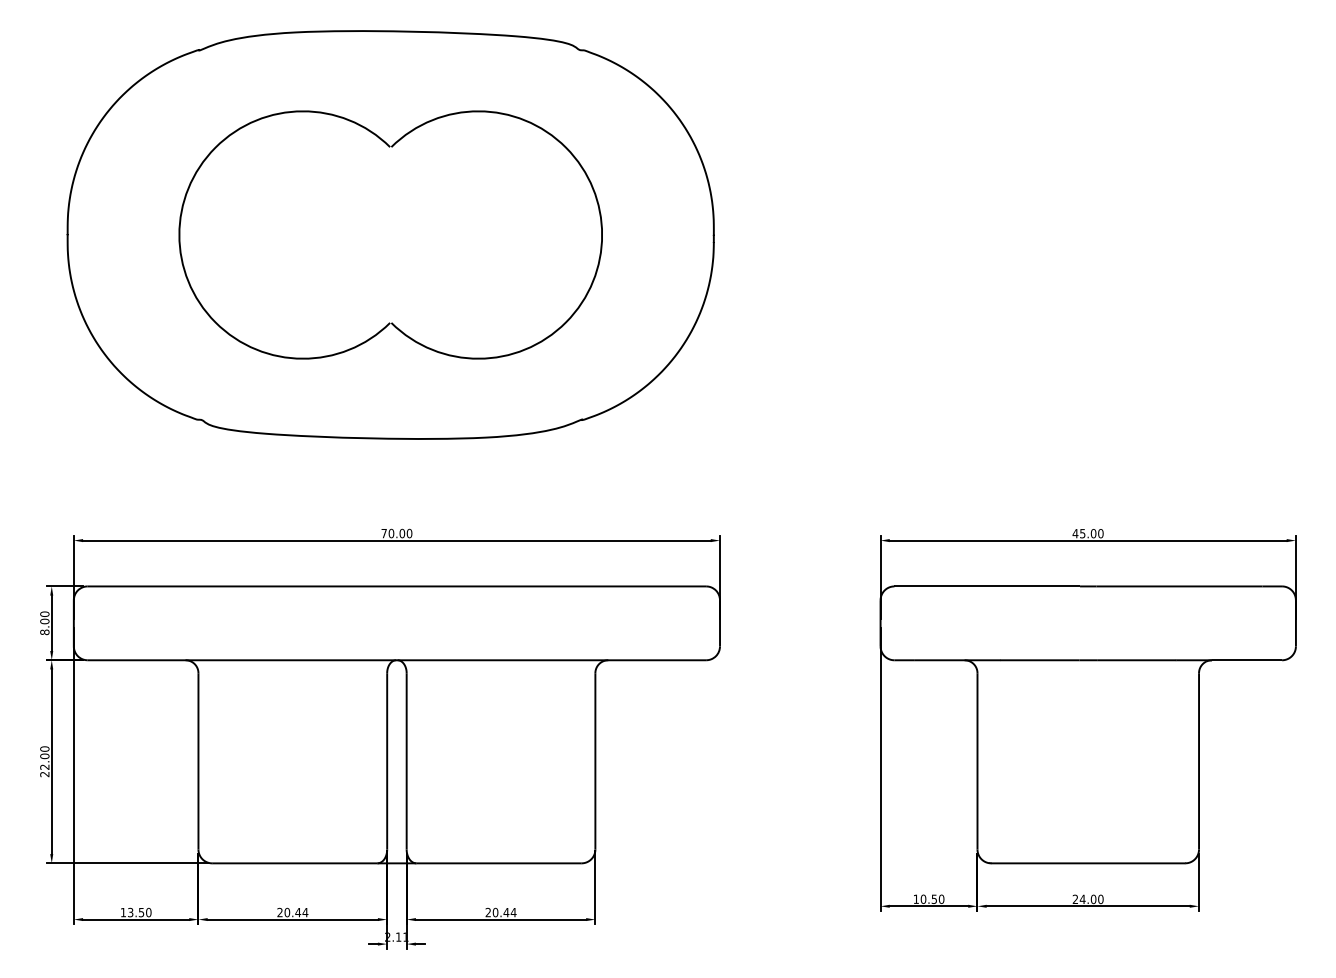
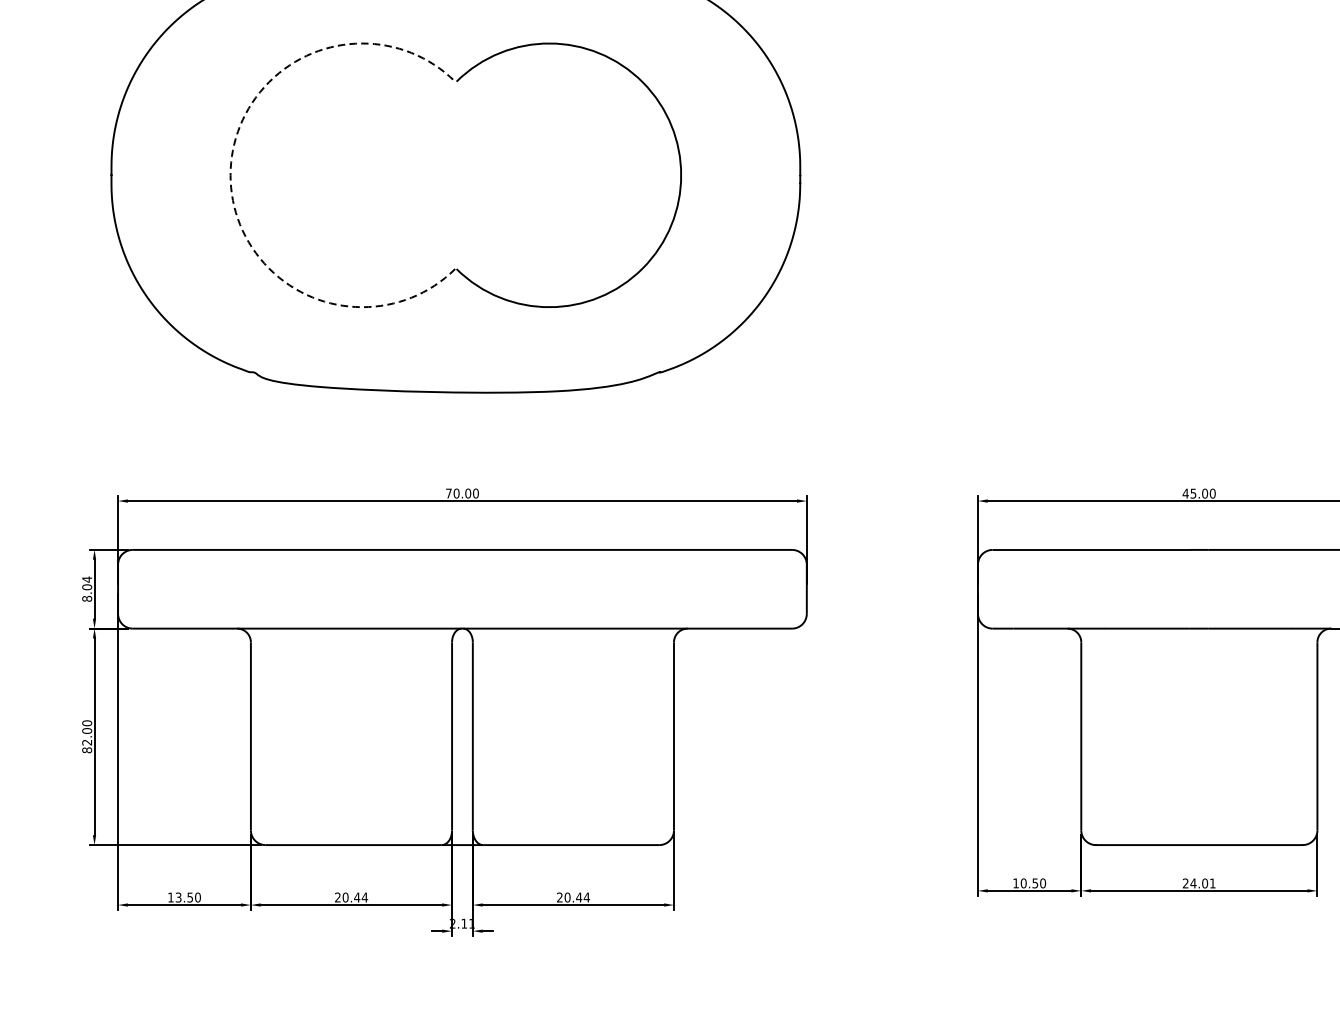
arc: (179, 235) -> (230, 175), solid -> dashed
text: (44, 614) -> (86, 579), 8.00 -> 8.04
text: (44, 774) -> (86, 750), 22.00 -> 82.00
text: (1100, 899) -> (1212, 883), 24.00 -> 24.01

